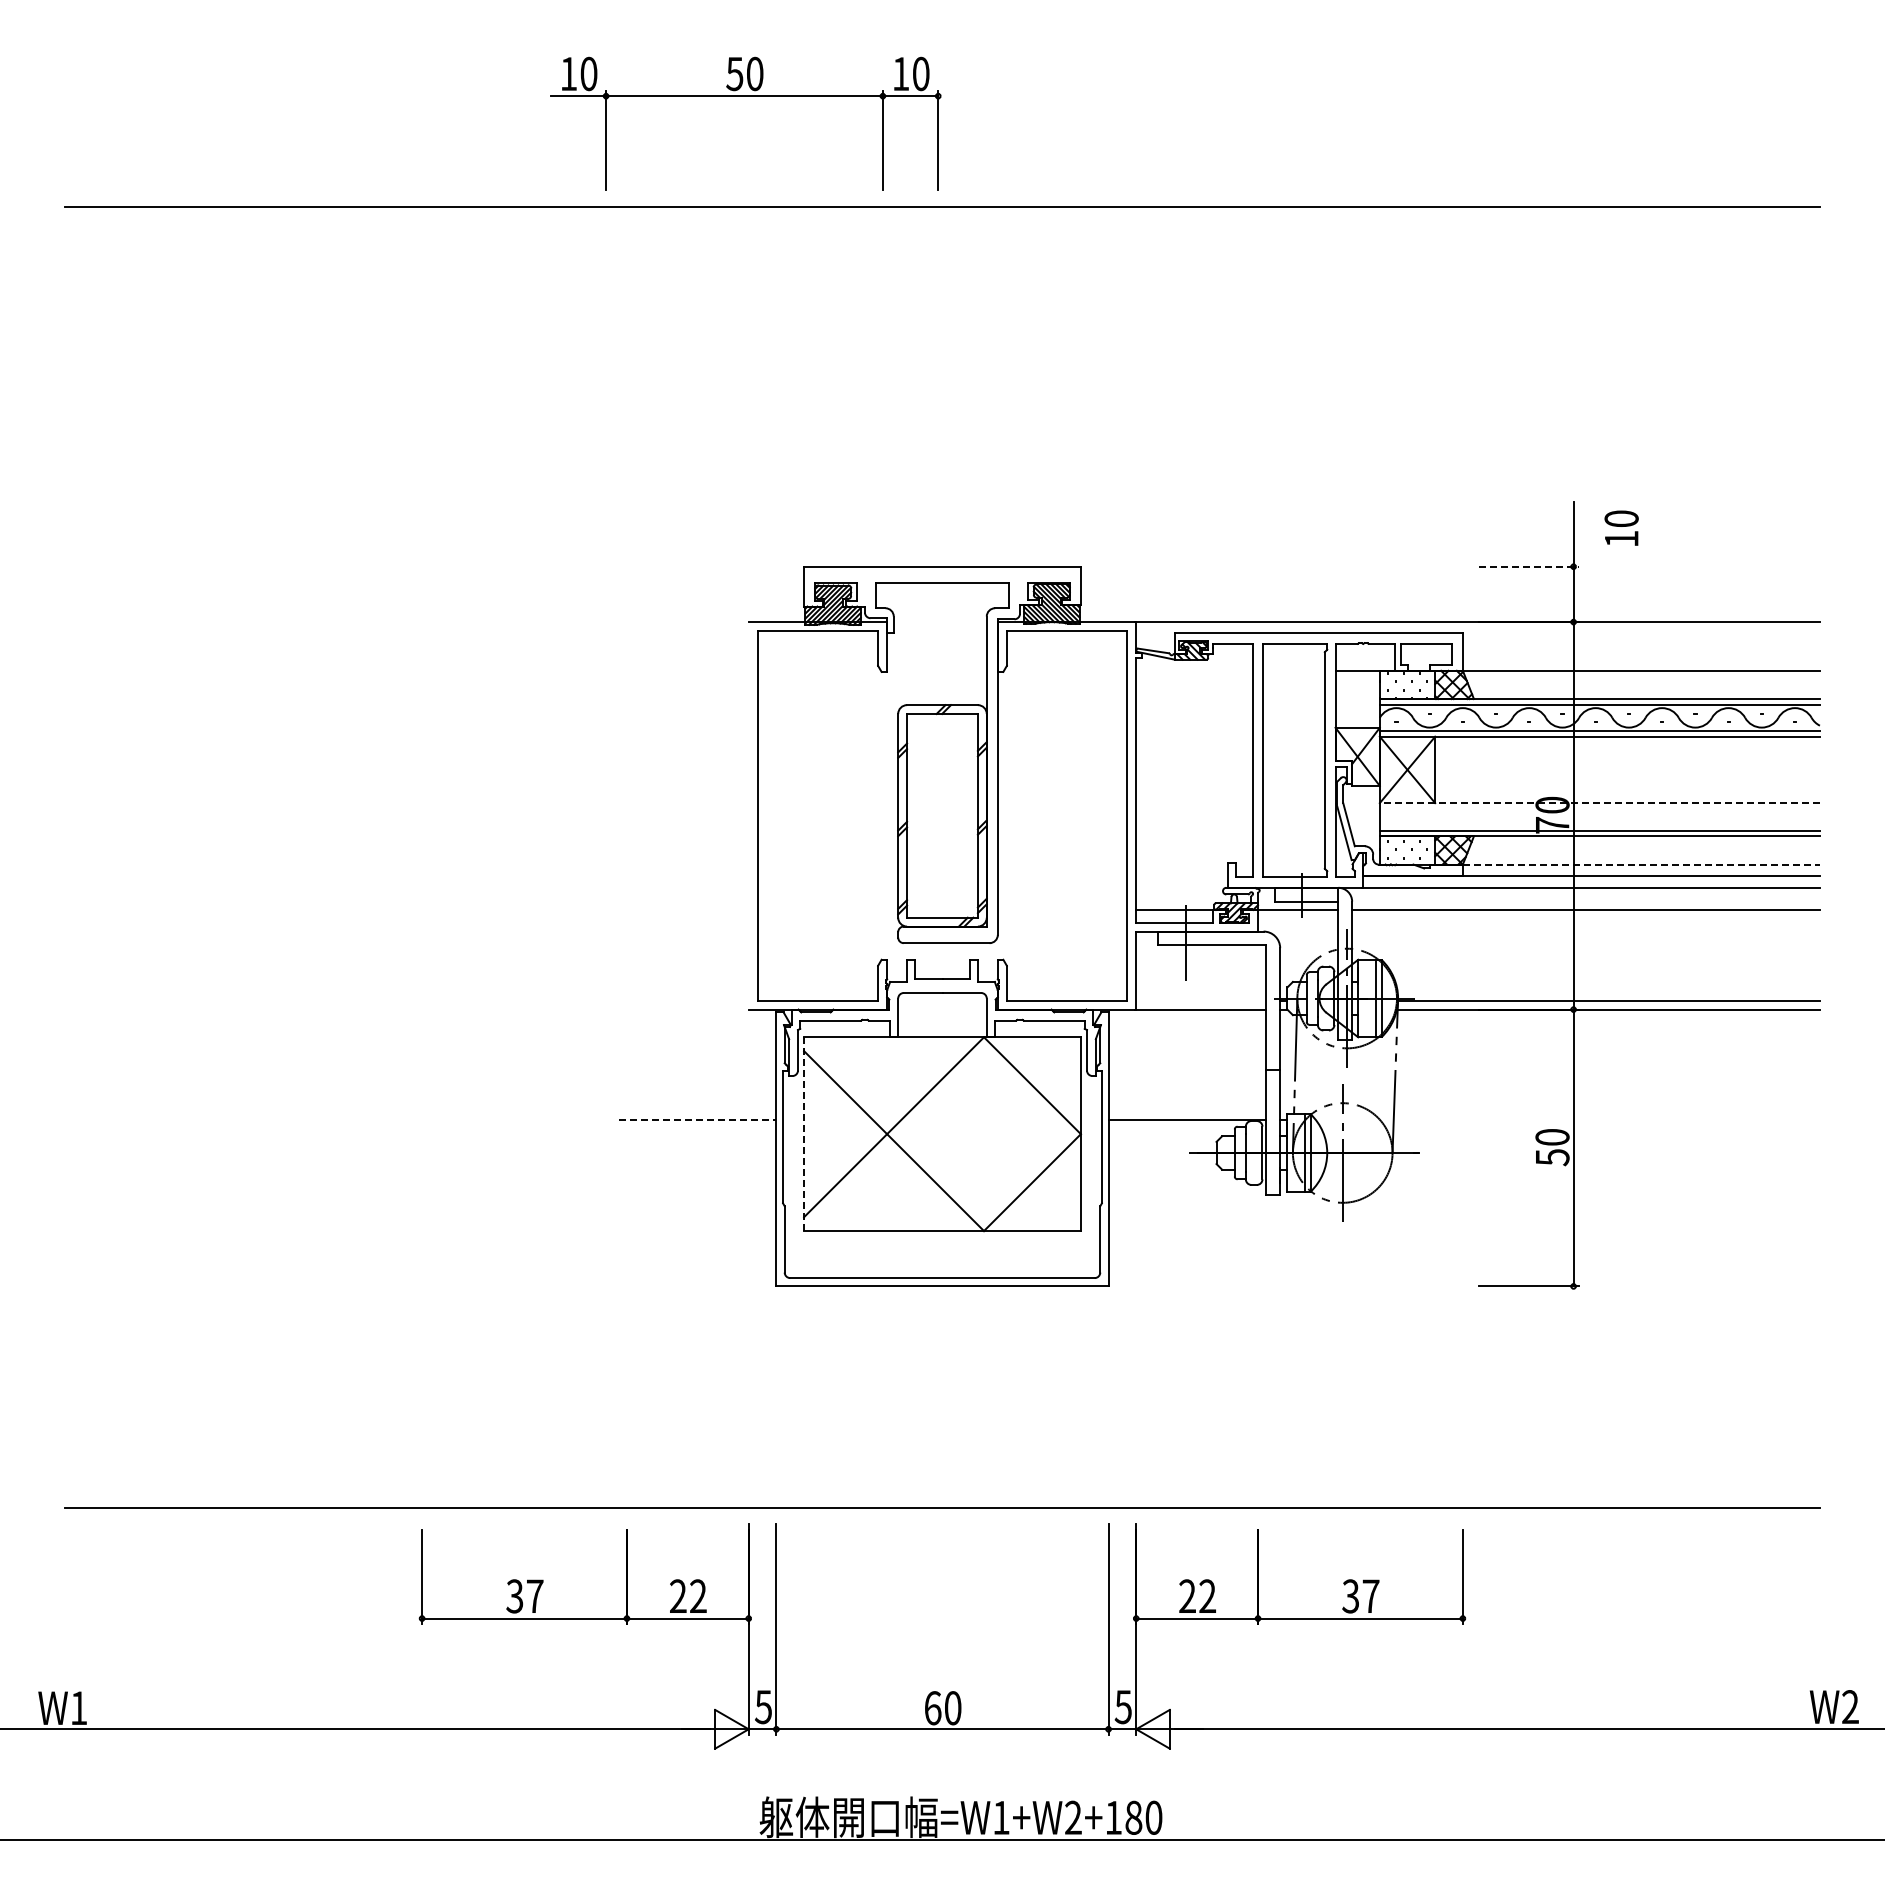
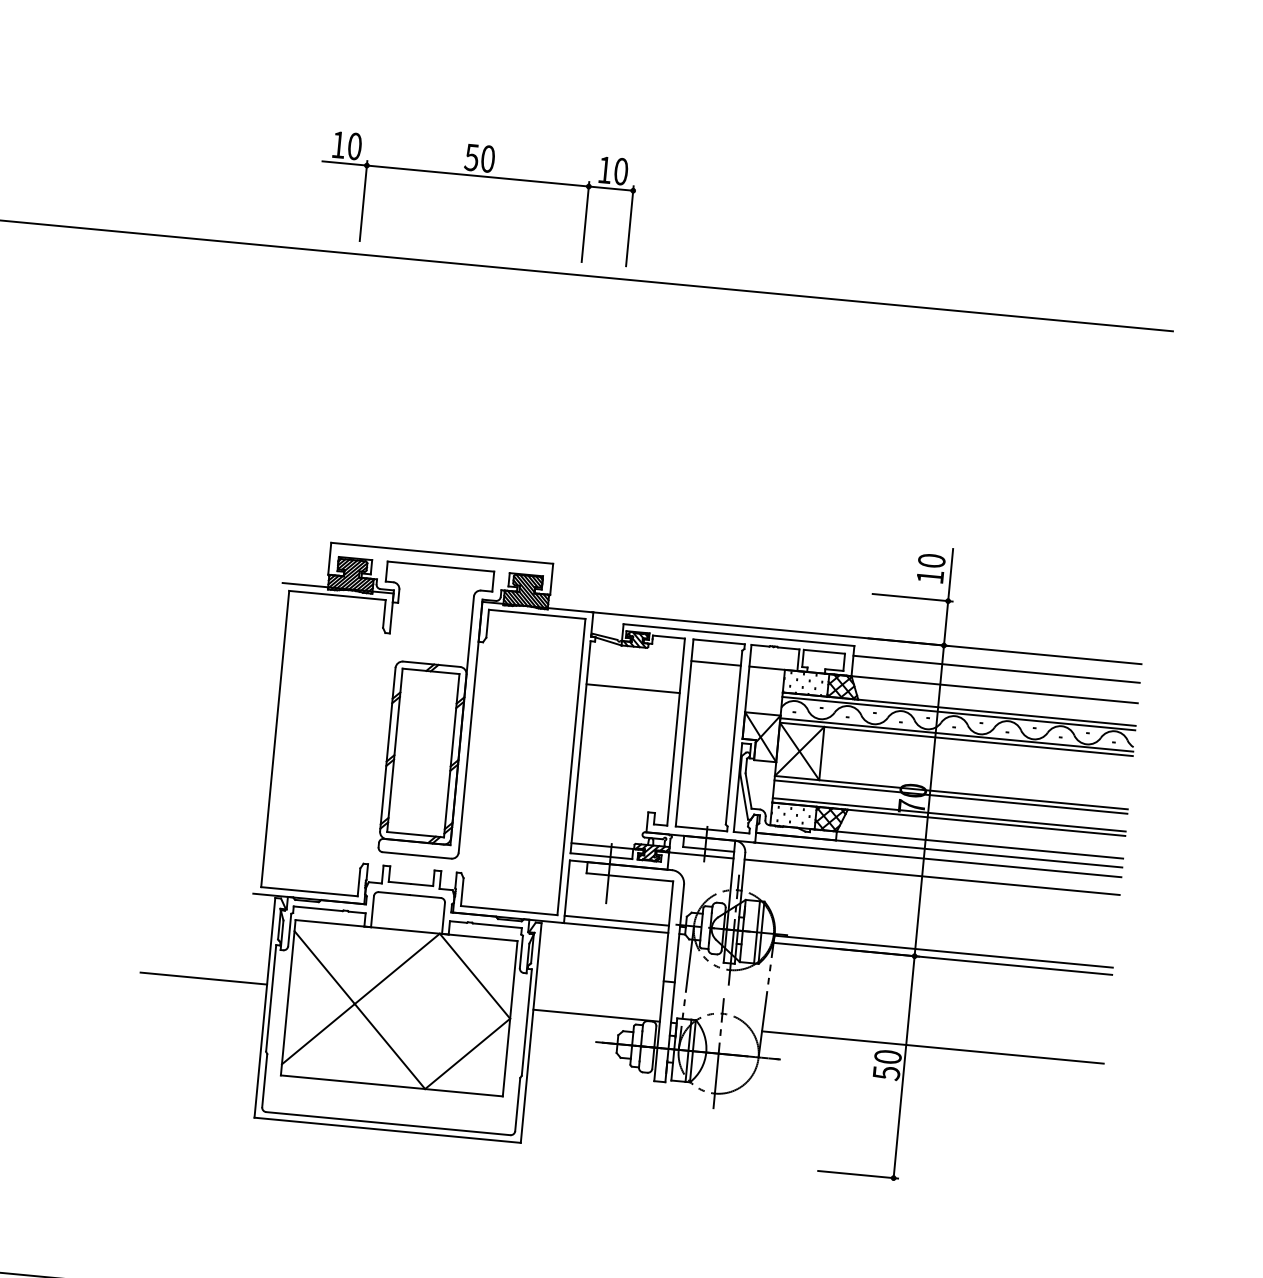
part: (745, 96) -> (478, 176), moved
text: (1621, 527) -> (931, 567), moved
line: (1529, 566) -> (912, 597), dashed -> solid
line: (1640, 645) -> (995, 669), added
line: (1293, 670) -> (715, 663), added
line: (1194, 711) -> (633, 688), added
line: (1599, 803) -> (951, 792), dashed -> solid
line: (1599, 808) -> (950, 796), added
line: (1641, 864) -> (980, 845), dashed -> solid
line: (1201, 1000) -> (616, 920), added
line: (697, 1120) -> (203, 978), dashed -> solid
line: (1606, 1120) -> (932, 1047), added
line: (804, 1134) -> (288, 998), dashed -> solid

